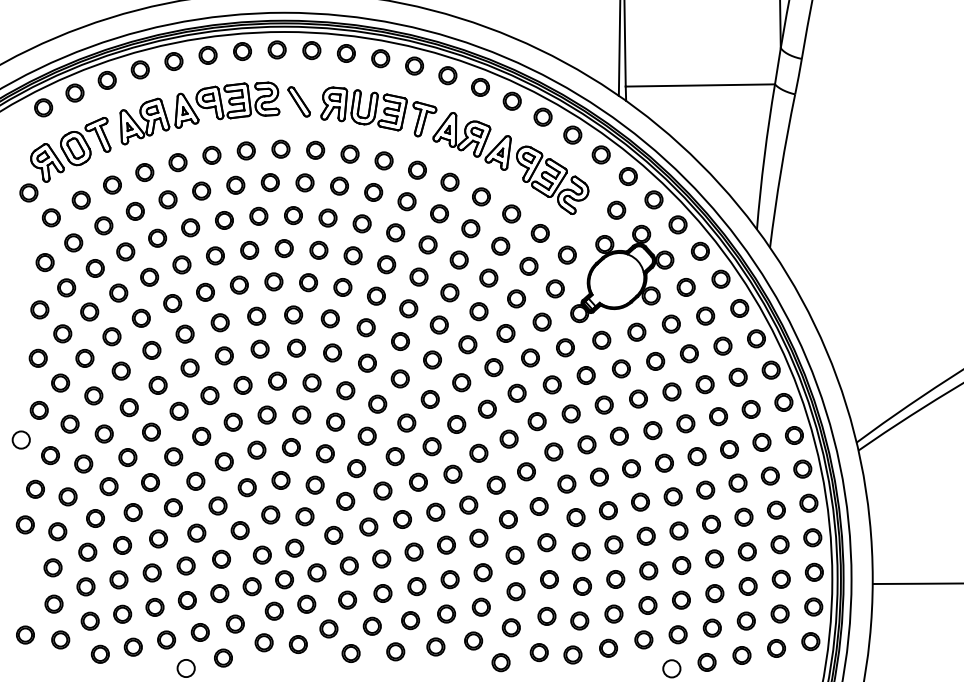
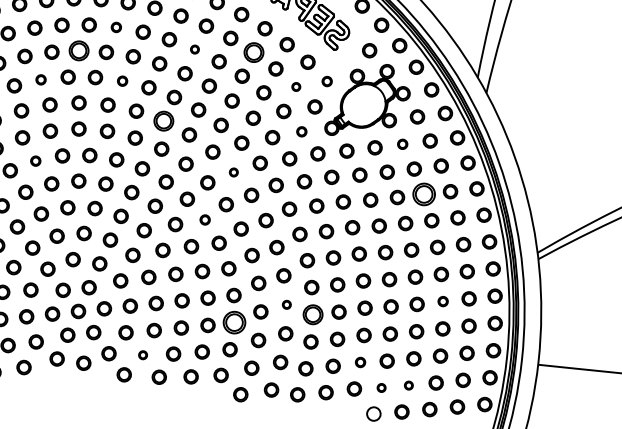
part: (293, 215) -> (116, 27), size x0.7
part: (470, 228) -> (253, 52), size x1.4
part: (395, 232) -> (194, 49), size x0.6
part: (249, 250) -> (79, 50), size x1.4
part: (566, 254) -> (326, 81), size x0.7
part: (528, 265) -> (295, 86), size x0.6
part: (308, 282) -> (122, 80), size x0.7
part: (205, 291) -> (41, 79), size x0.7
part: (541, 321) -> (301, 131), size x0.7
part: (670, 323) -> (402, 143), size x0.7
part: (365, 327) -> (163, 121), size x1.4
part: (461, 382) -> (233, 172), size x0.6
part: (704, 384) -> (423, 194), size x1.6
part: (209, 395) -> (35, 160), size x0.7
part: (431, 446) -> (204, 219), size x0.7
part: (743, 516) -> (442, 300), size x0.7
part: (546, 542) -> (286, 304), size x0.6
part: (580, 551) -> (312, 314), size x1.4
part: (482, 572) -> (233, 322), size x1.6
part: (647, 605) -> (360, 362), size x0.7
part: (371, 625) -> (142, 354), size x0.6
part: (711, 627) -> (408, 385), size x0.6
part: (677, 634) -> (381, 387), size x0.6

